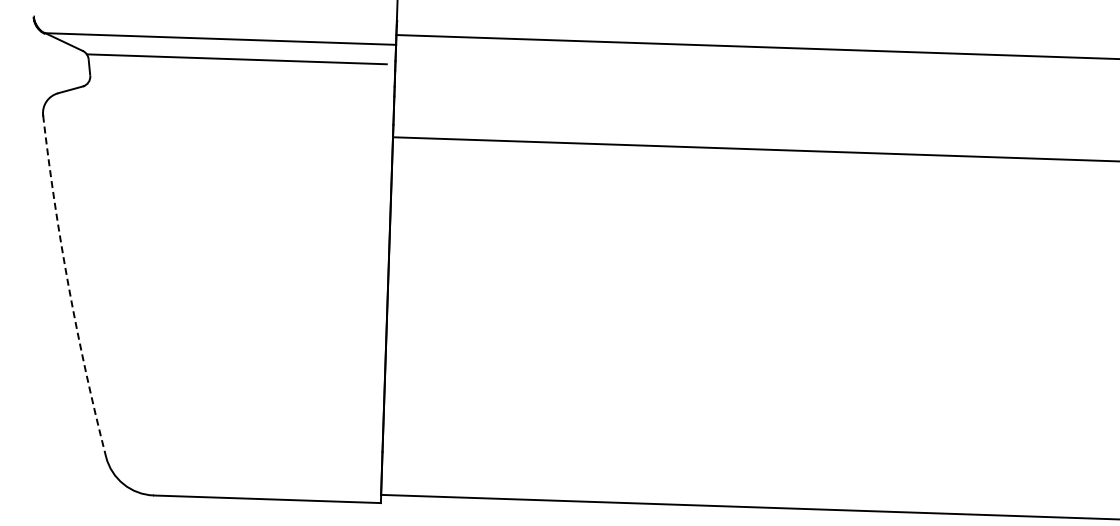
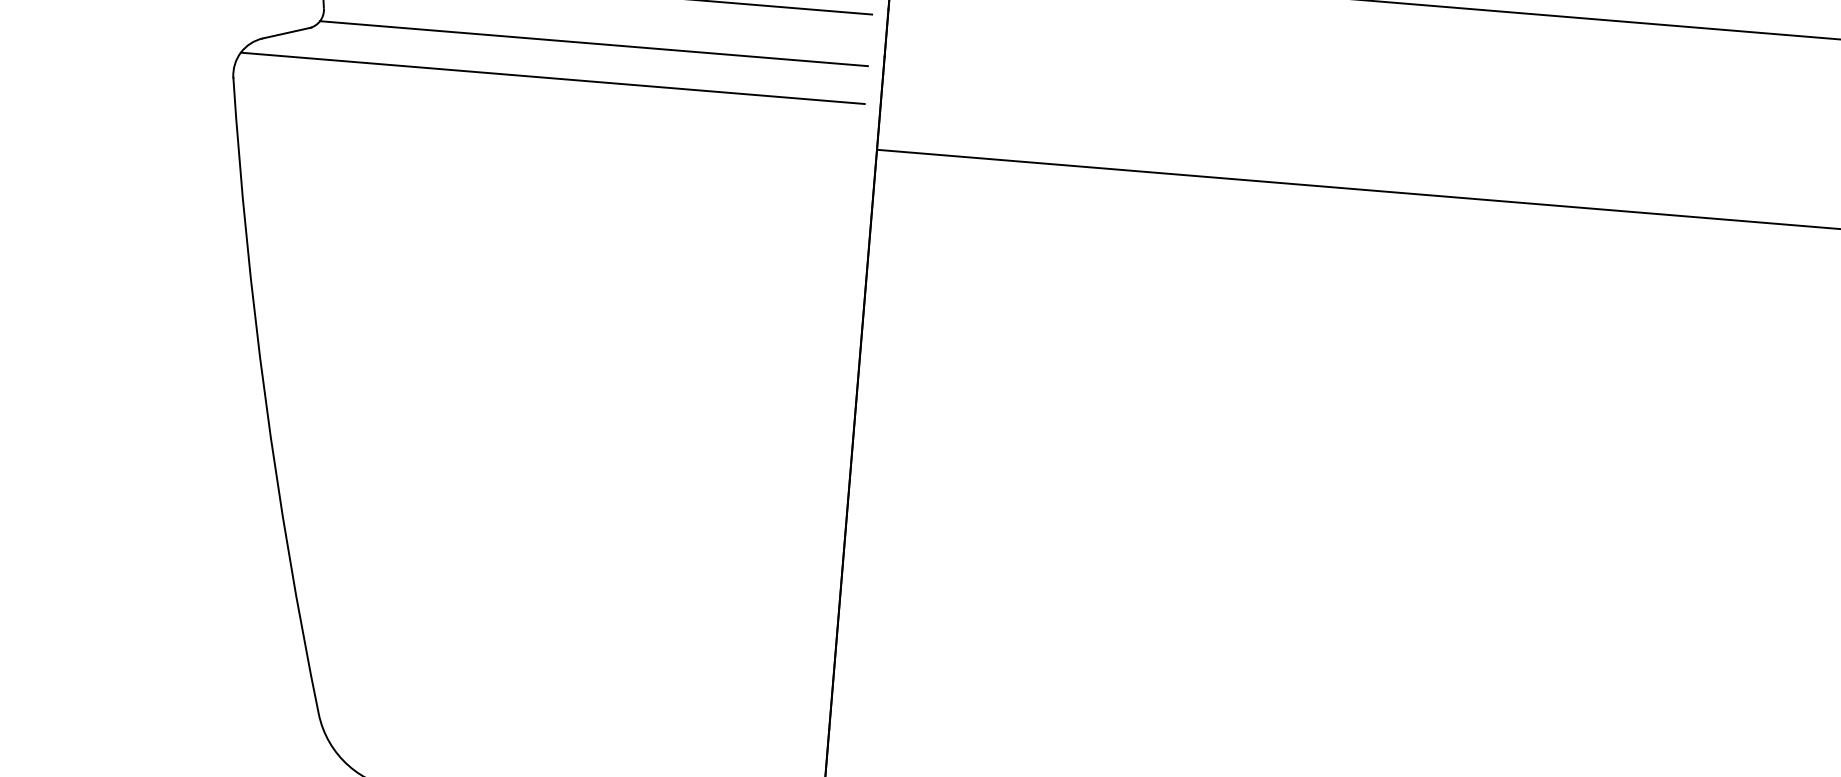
line: (236, 87) -> (592, 43), added
line: (215, 106) -> (552, 76), added
arc: (68, 287) -> (264, 397), dashed -> solid

